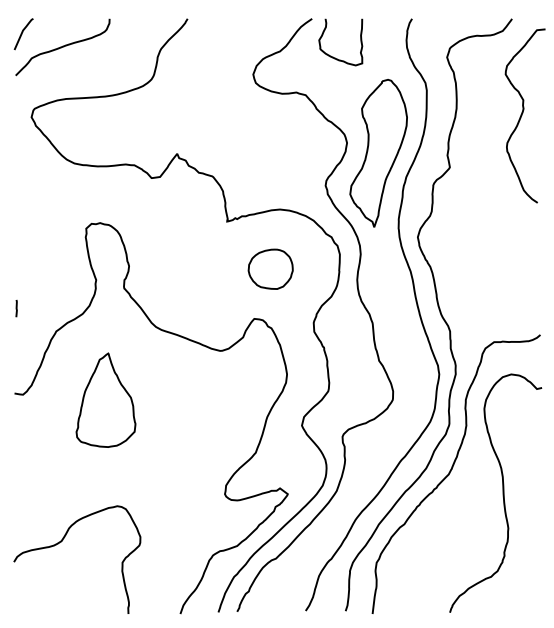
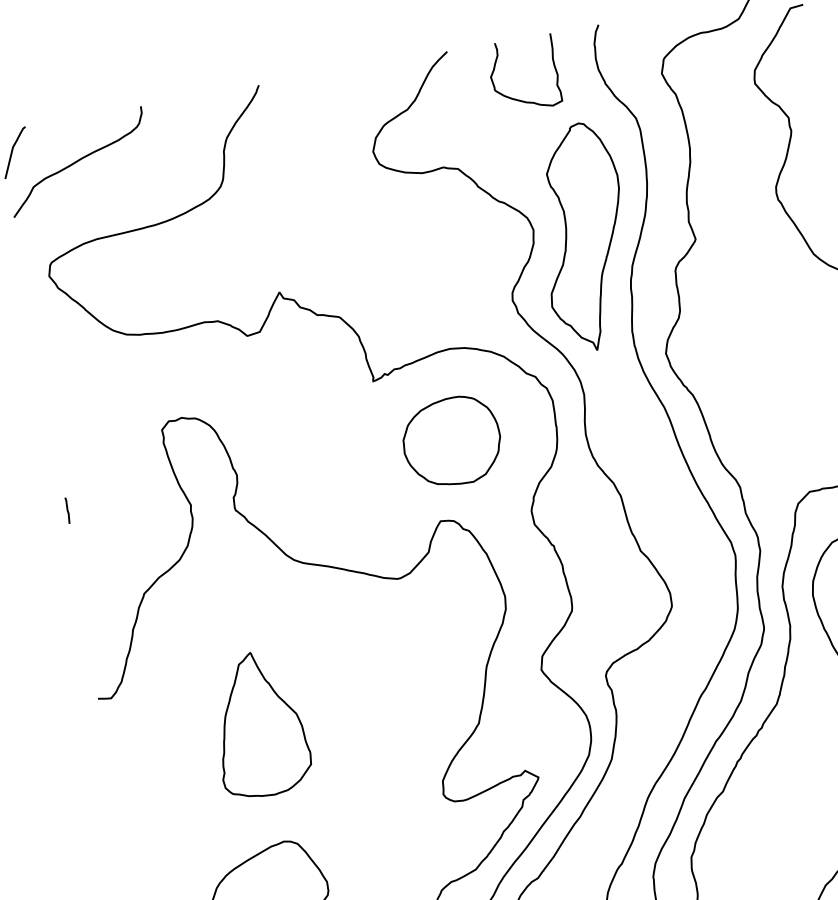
curve: (333, 56) -> (516, 98), moved
part: (270, 269) -> (451, 442), size x1.43
line: (16, 308) -> (67, 510), moved
part: (105, 399) -> (258, 723), moved

